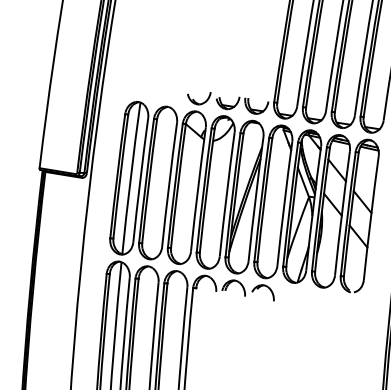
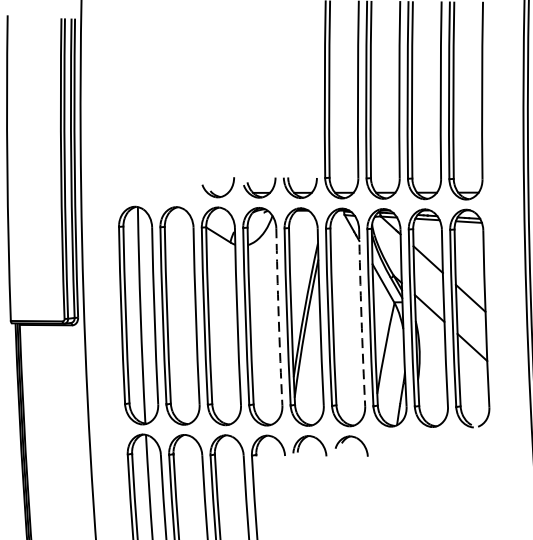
arc: (226, 194) -> (278, 317), solid -> dashed
arc: (284, 203) -> (361, 317), solid -> dashed

